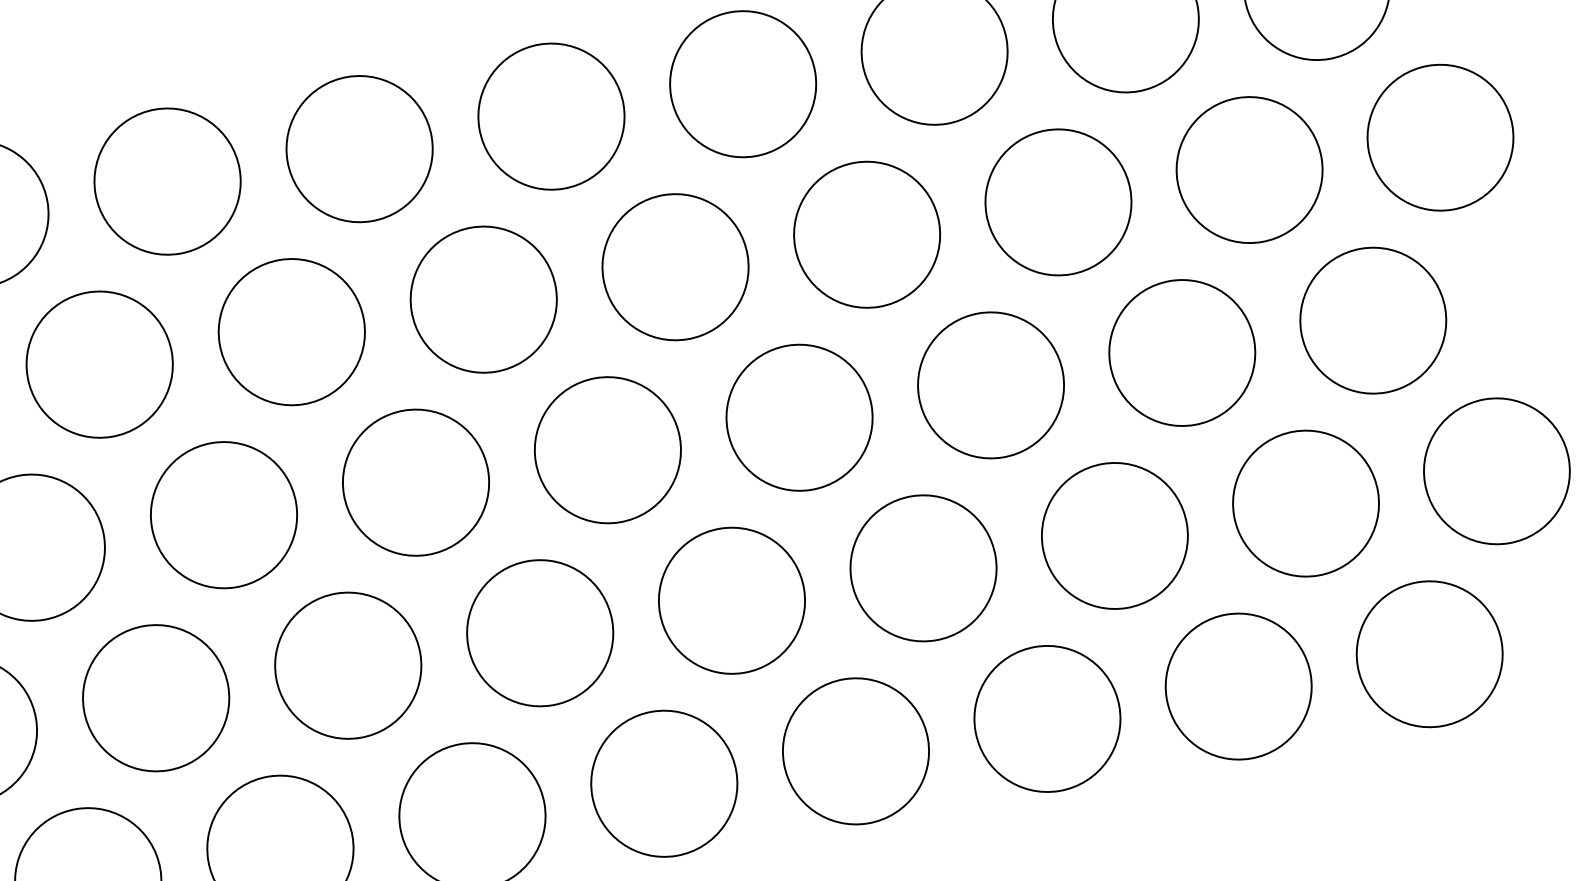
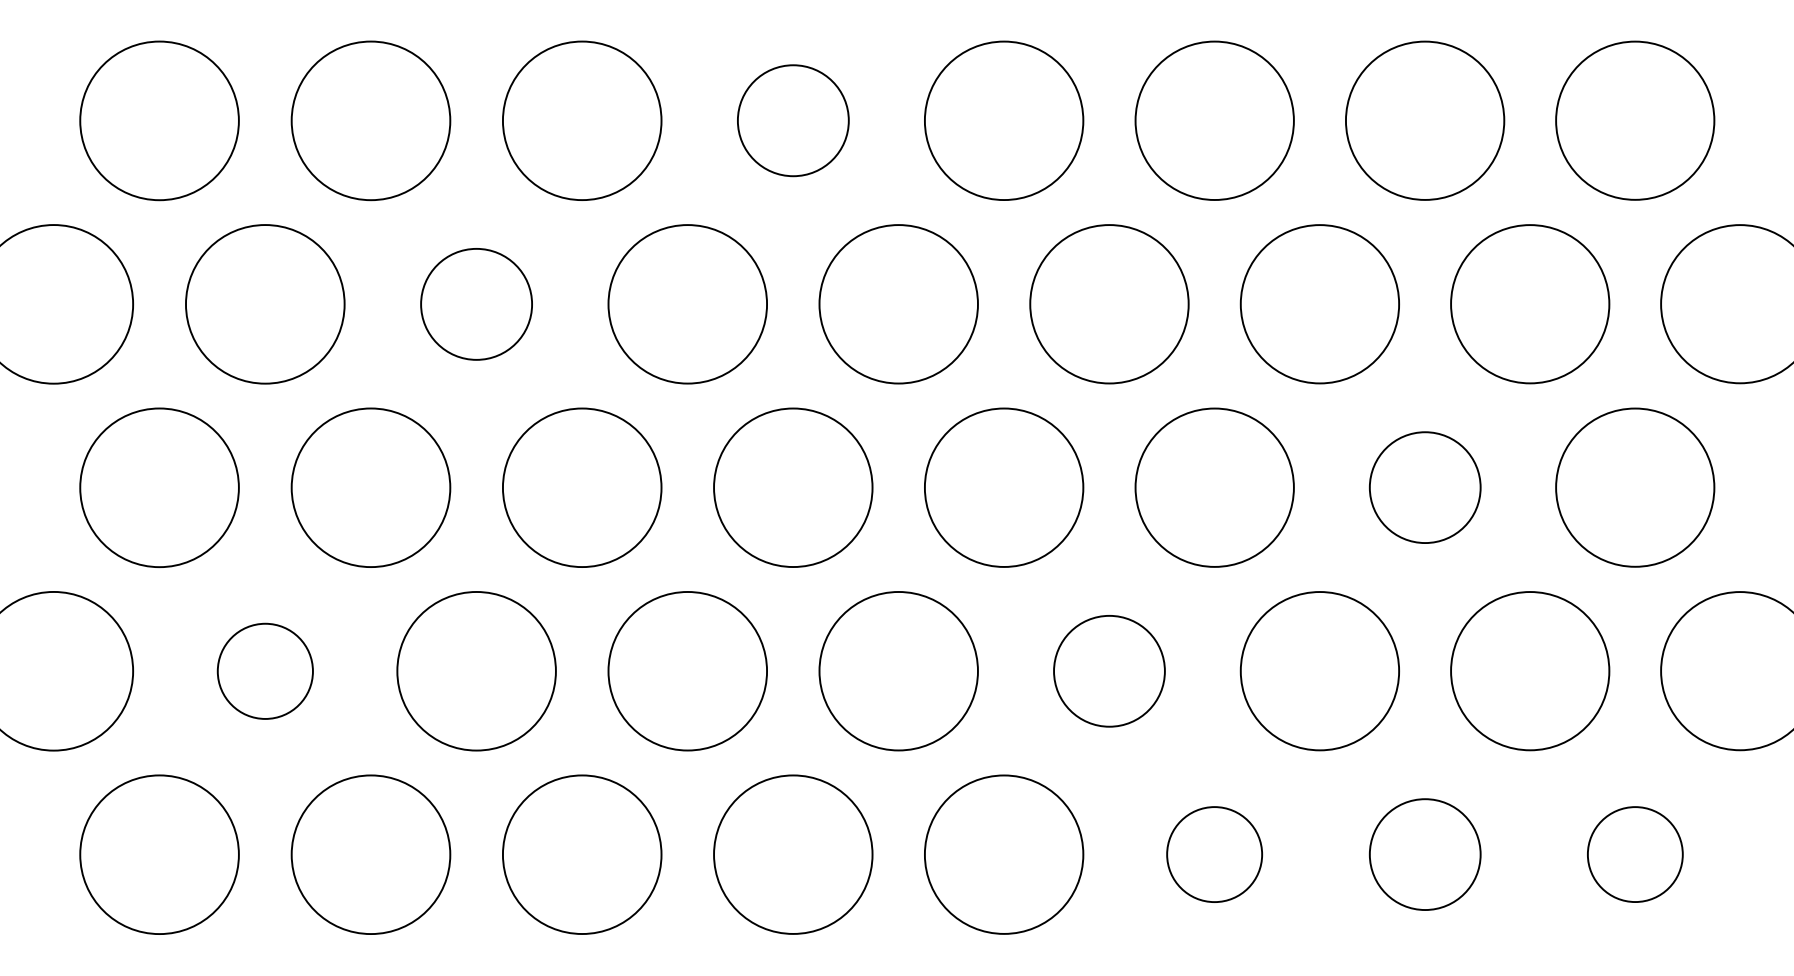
part: (551, 116) -> (793, 120), size x0.7
part: (291, 332) -> (476, 304), size x0.7
part: (1182, 352) -> (1425, 487), size x0.7
part: (923, 568) -> (1109, 671), size x0.7
part: (1429, 654) -> (1635, 854), size x0.6
part: (1239, 686) -> (1425, 854), size x0.7
part: (156, 698) -> (265, 671), size x0.6
part: (1047, 718) -> (1214, 854), size x0.6

